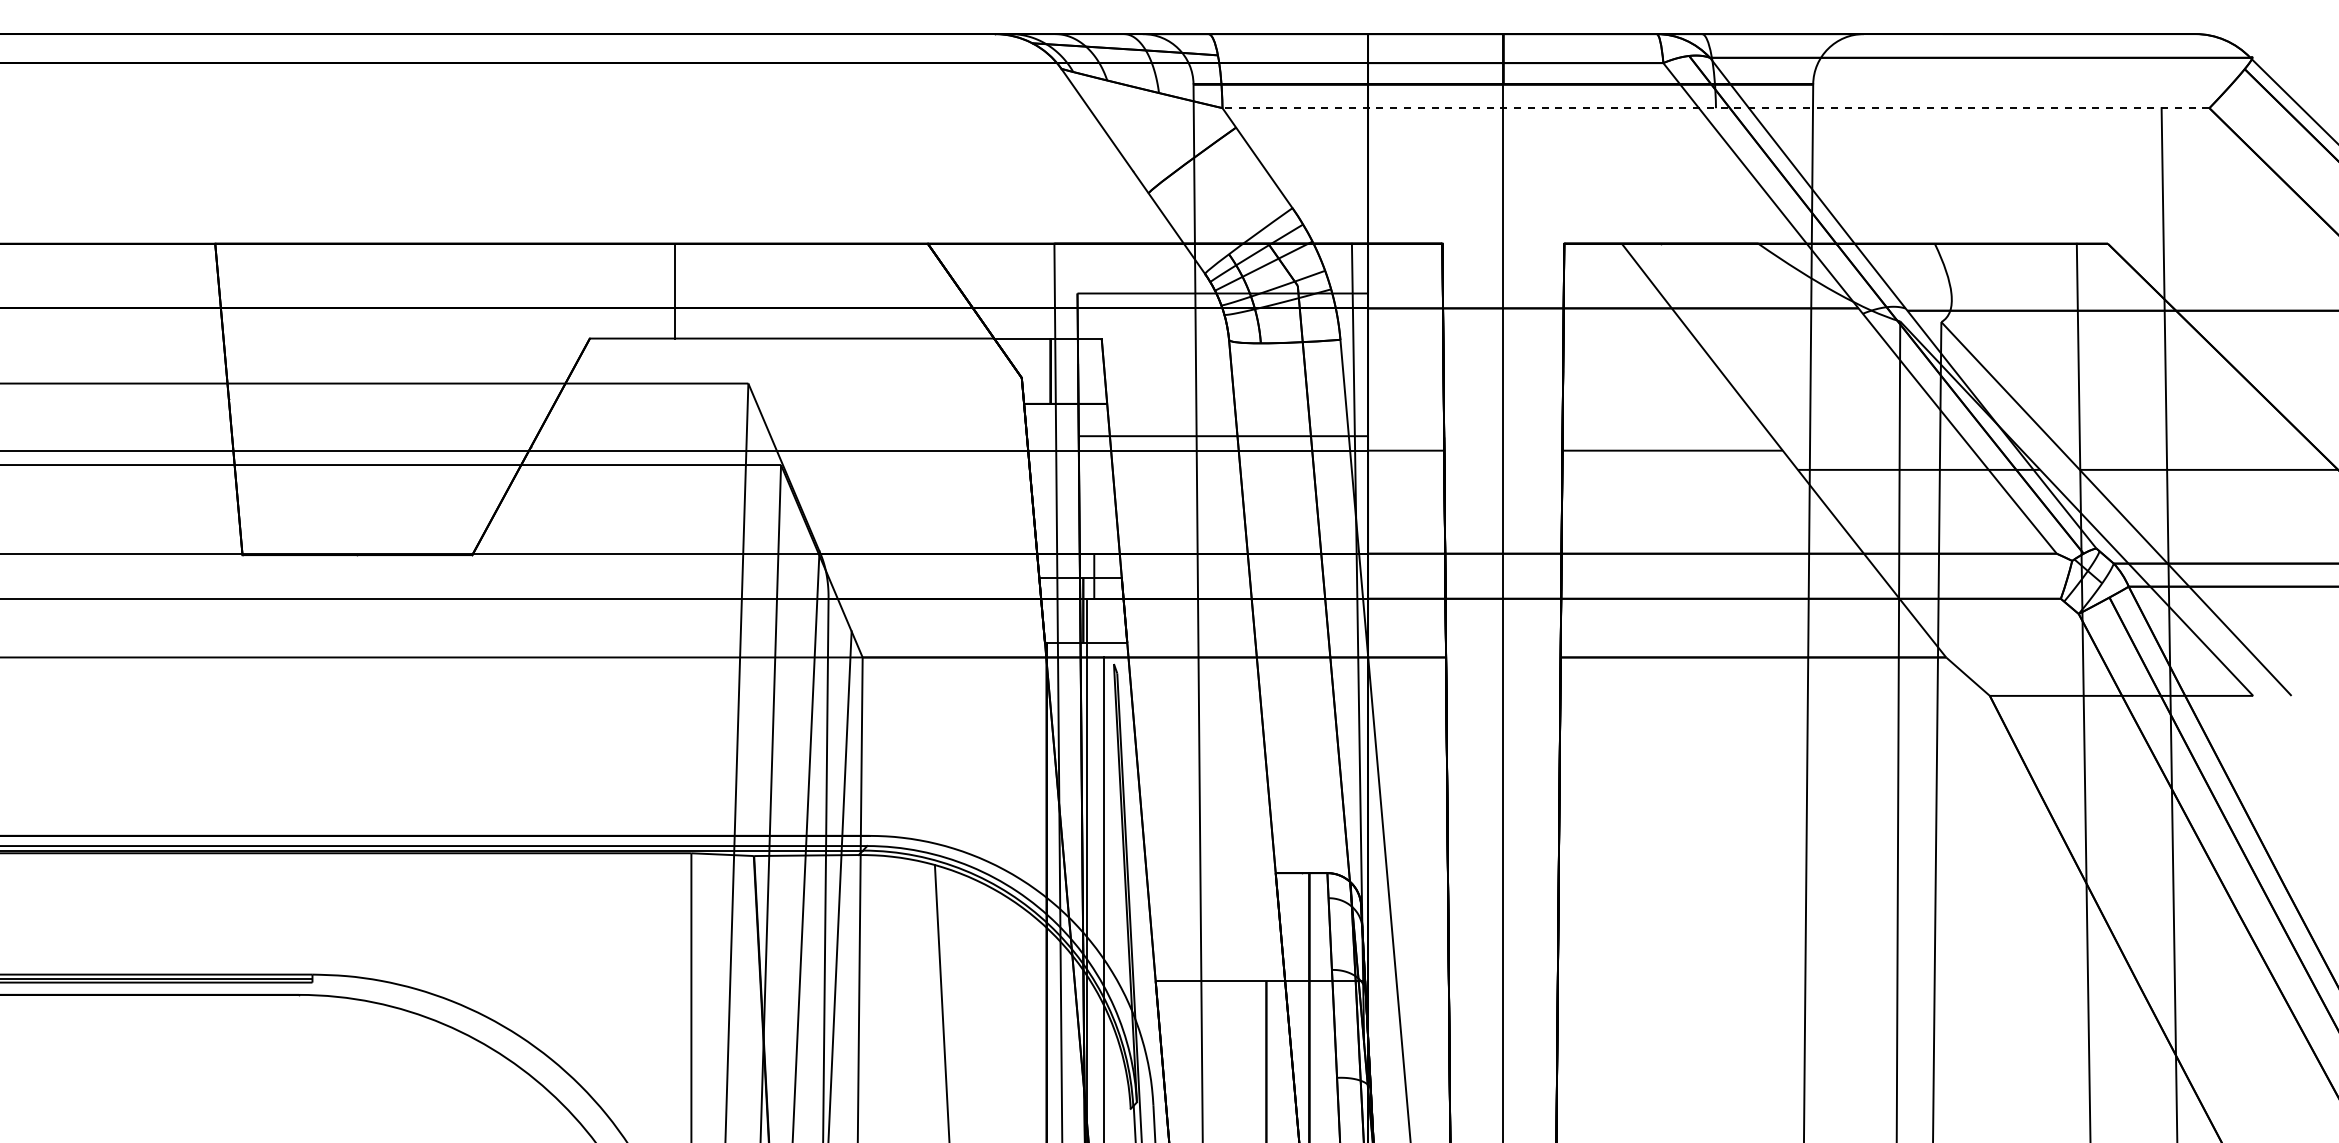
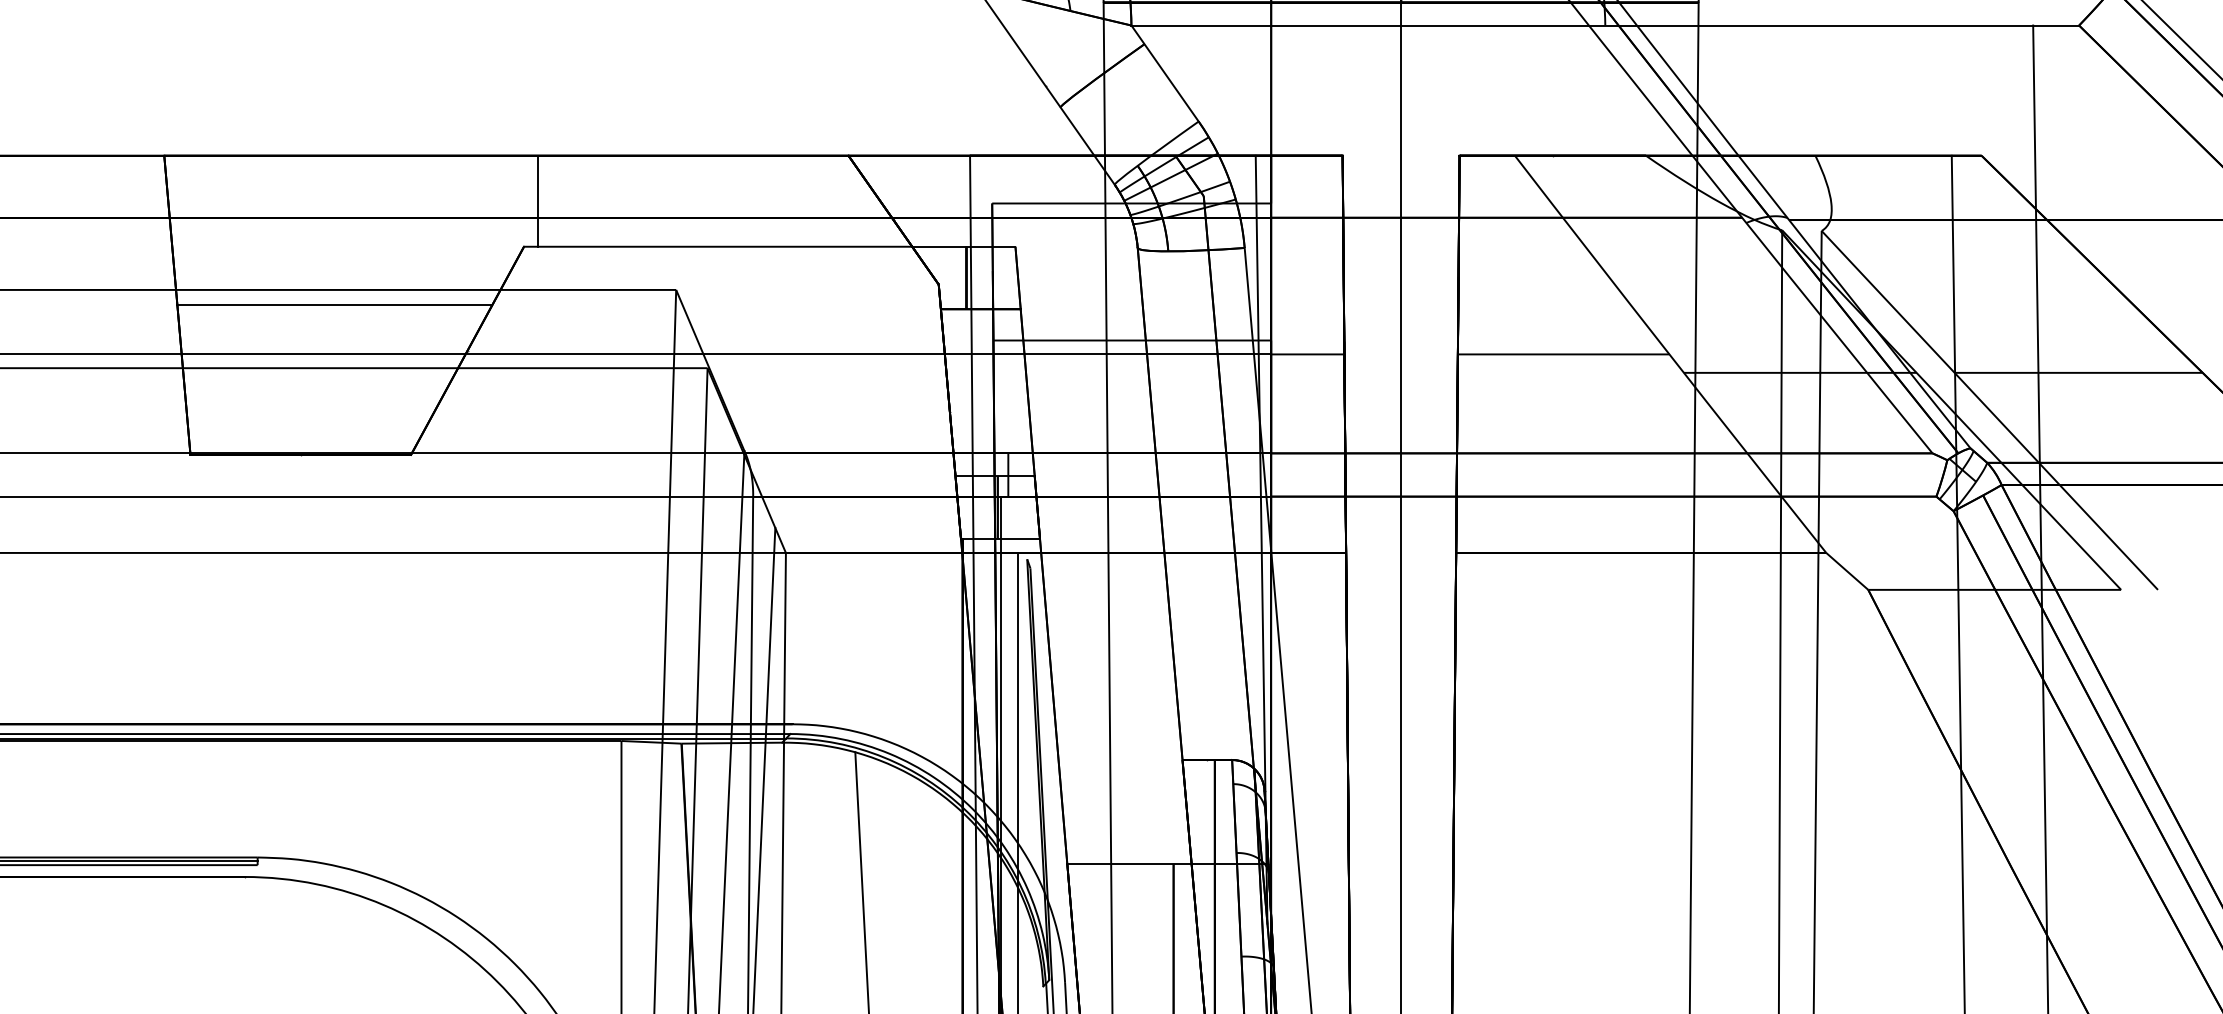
line: (1715, 108) -> (1604, 25), dashed -> solid
line: (674, 290) -> (538, 200), moved
line: (392, 399) -> (334, 305), added

